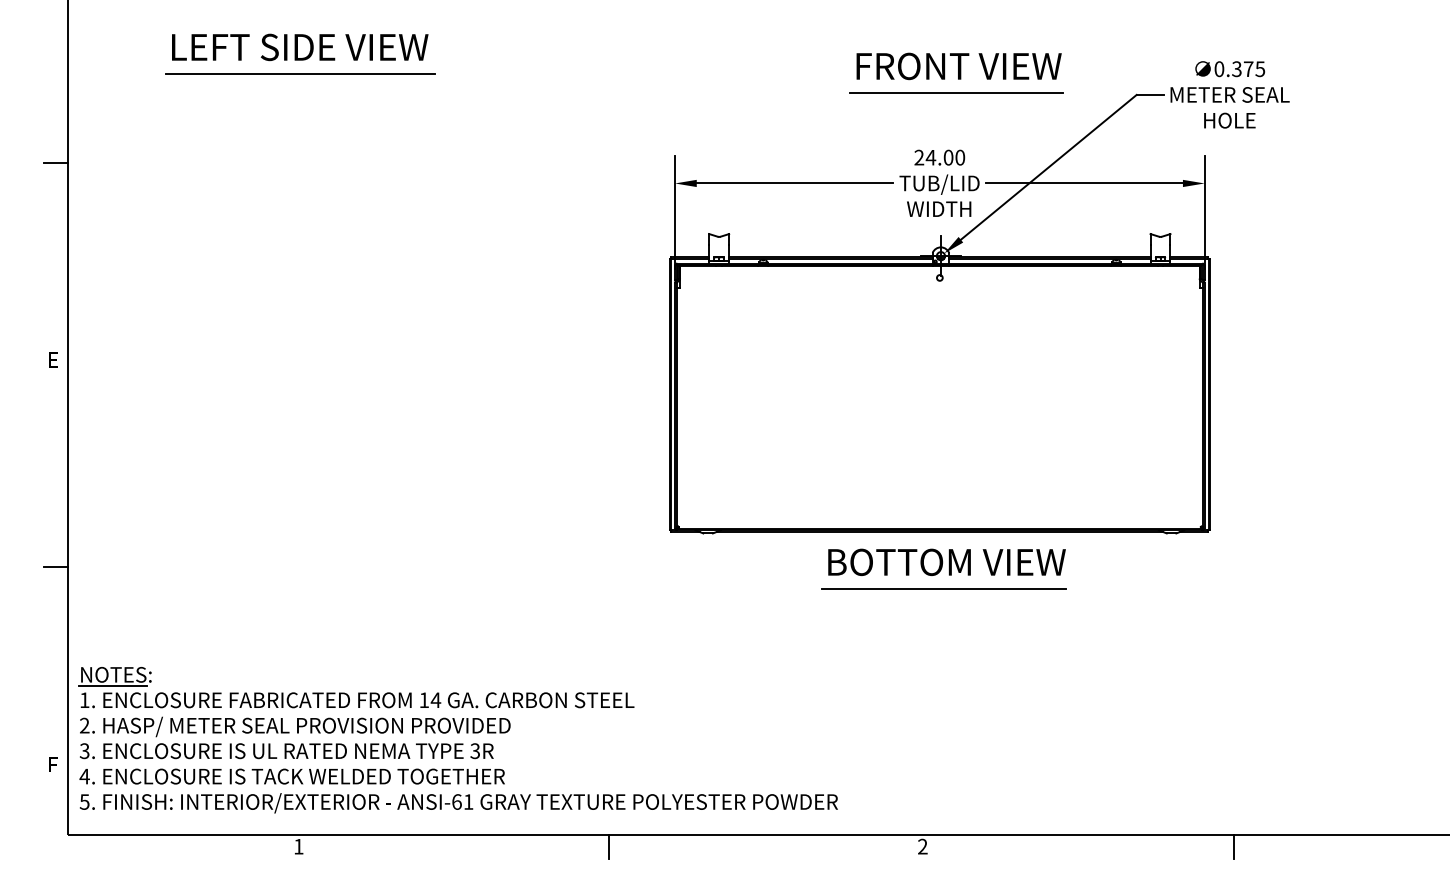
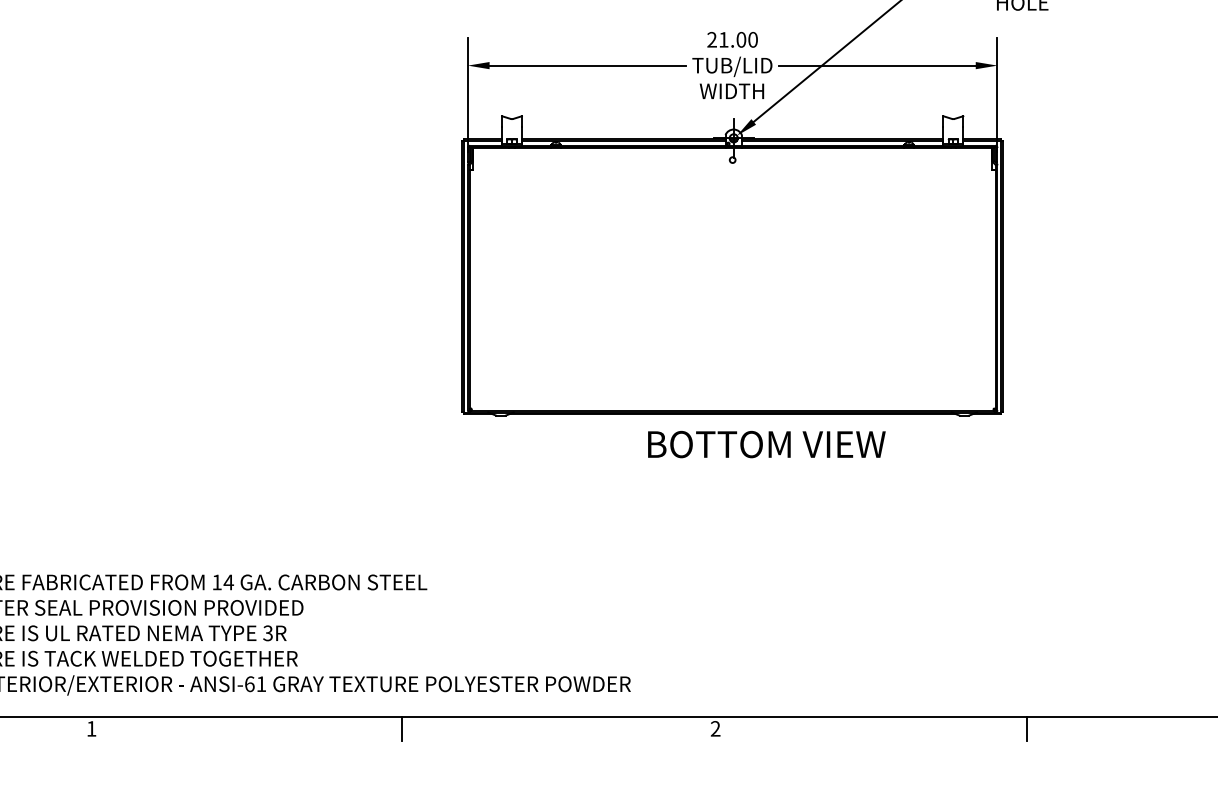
text: (930, 157) -> (723, 39), 24.00 -> 21.00
text: (946, 561) -> (766, 443), moved
line: (943, 589) -> (736, 471), removed

